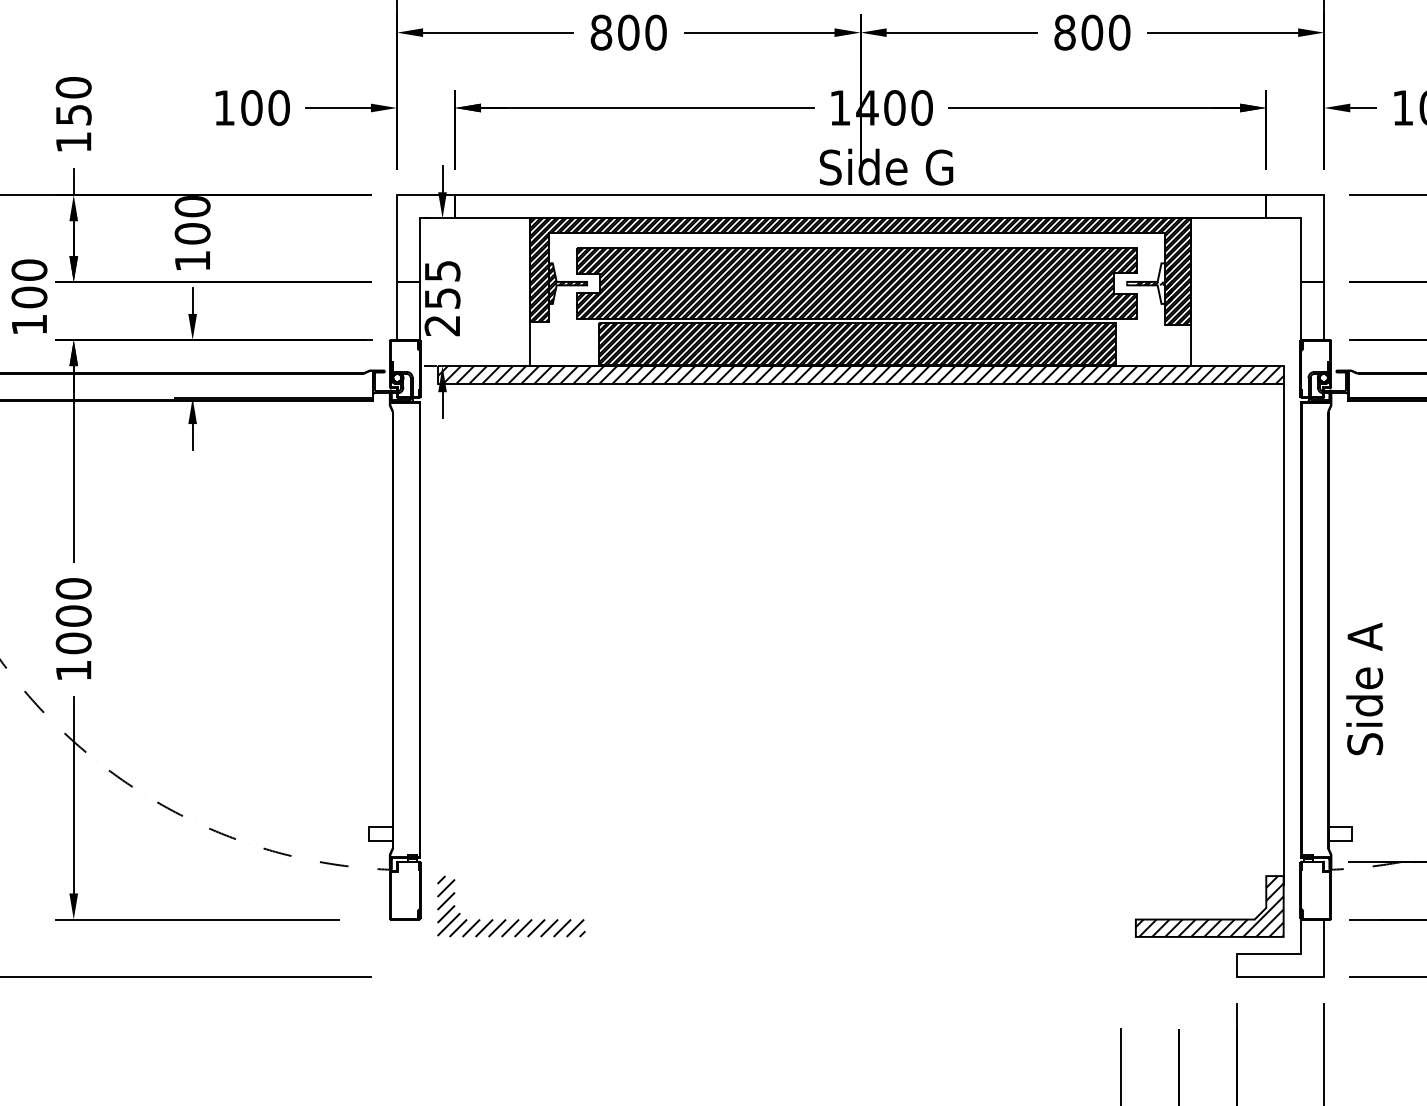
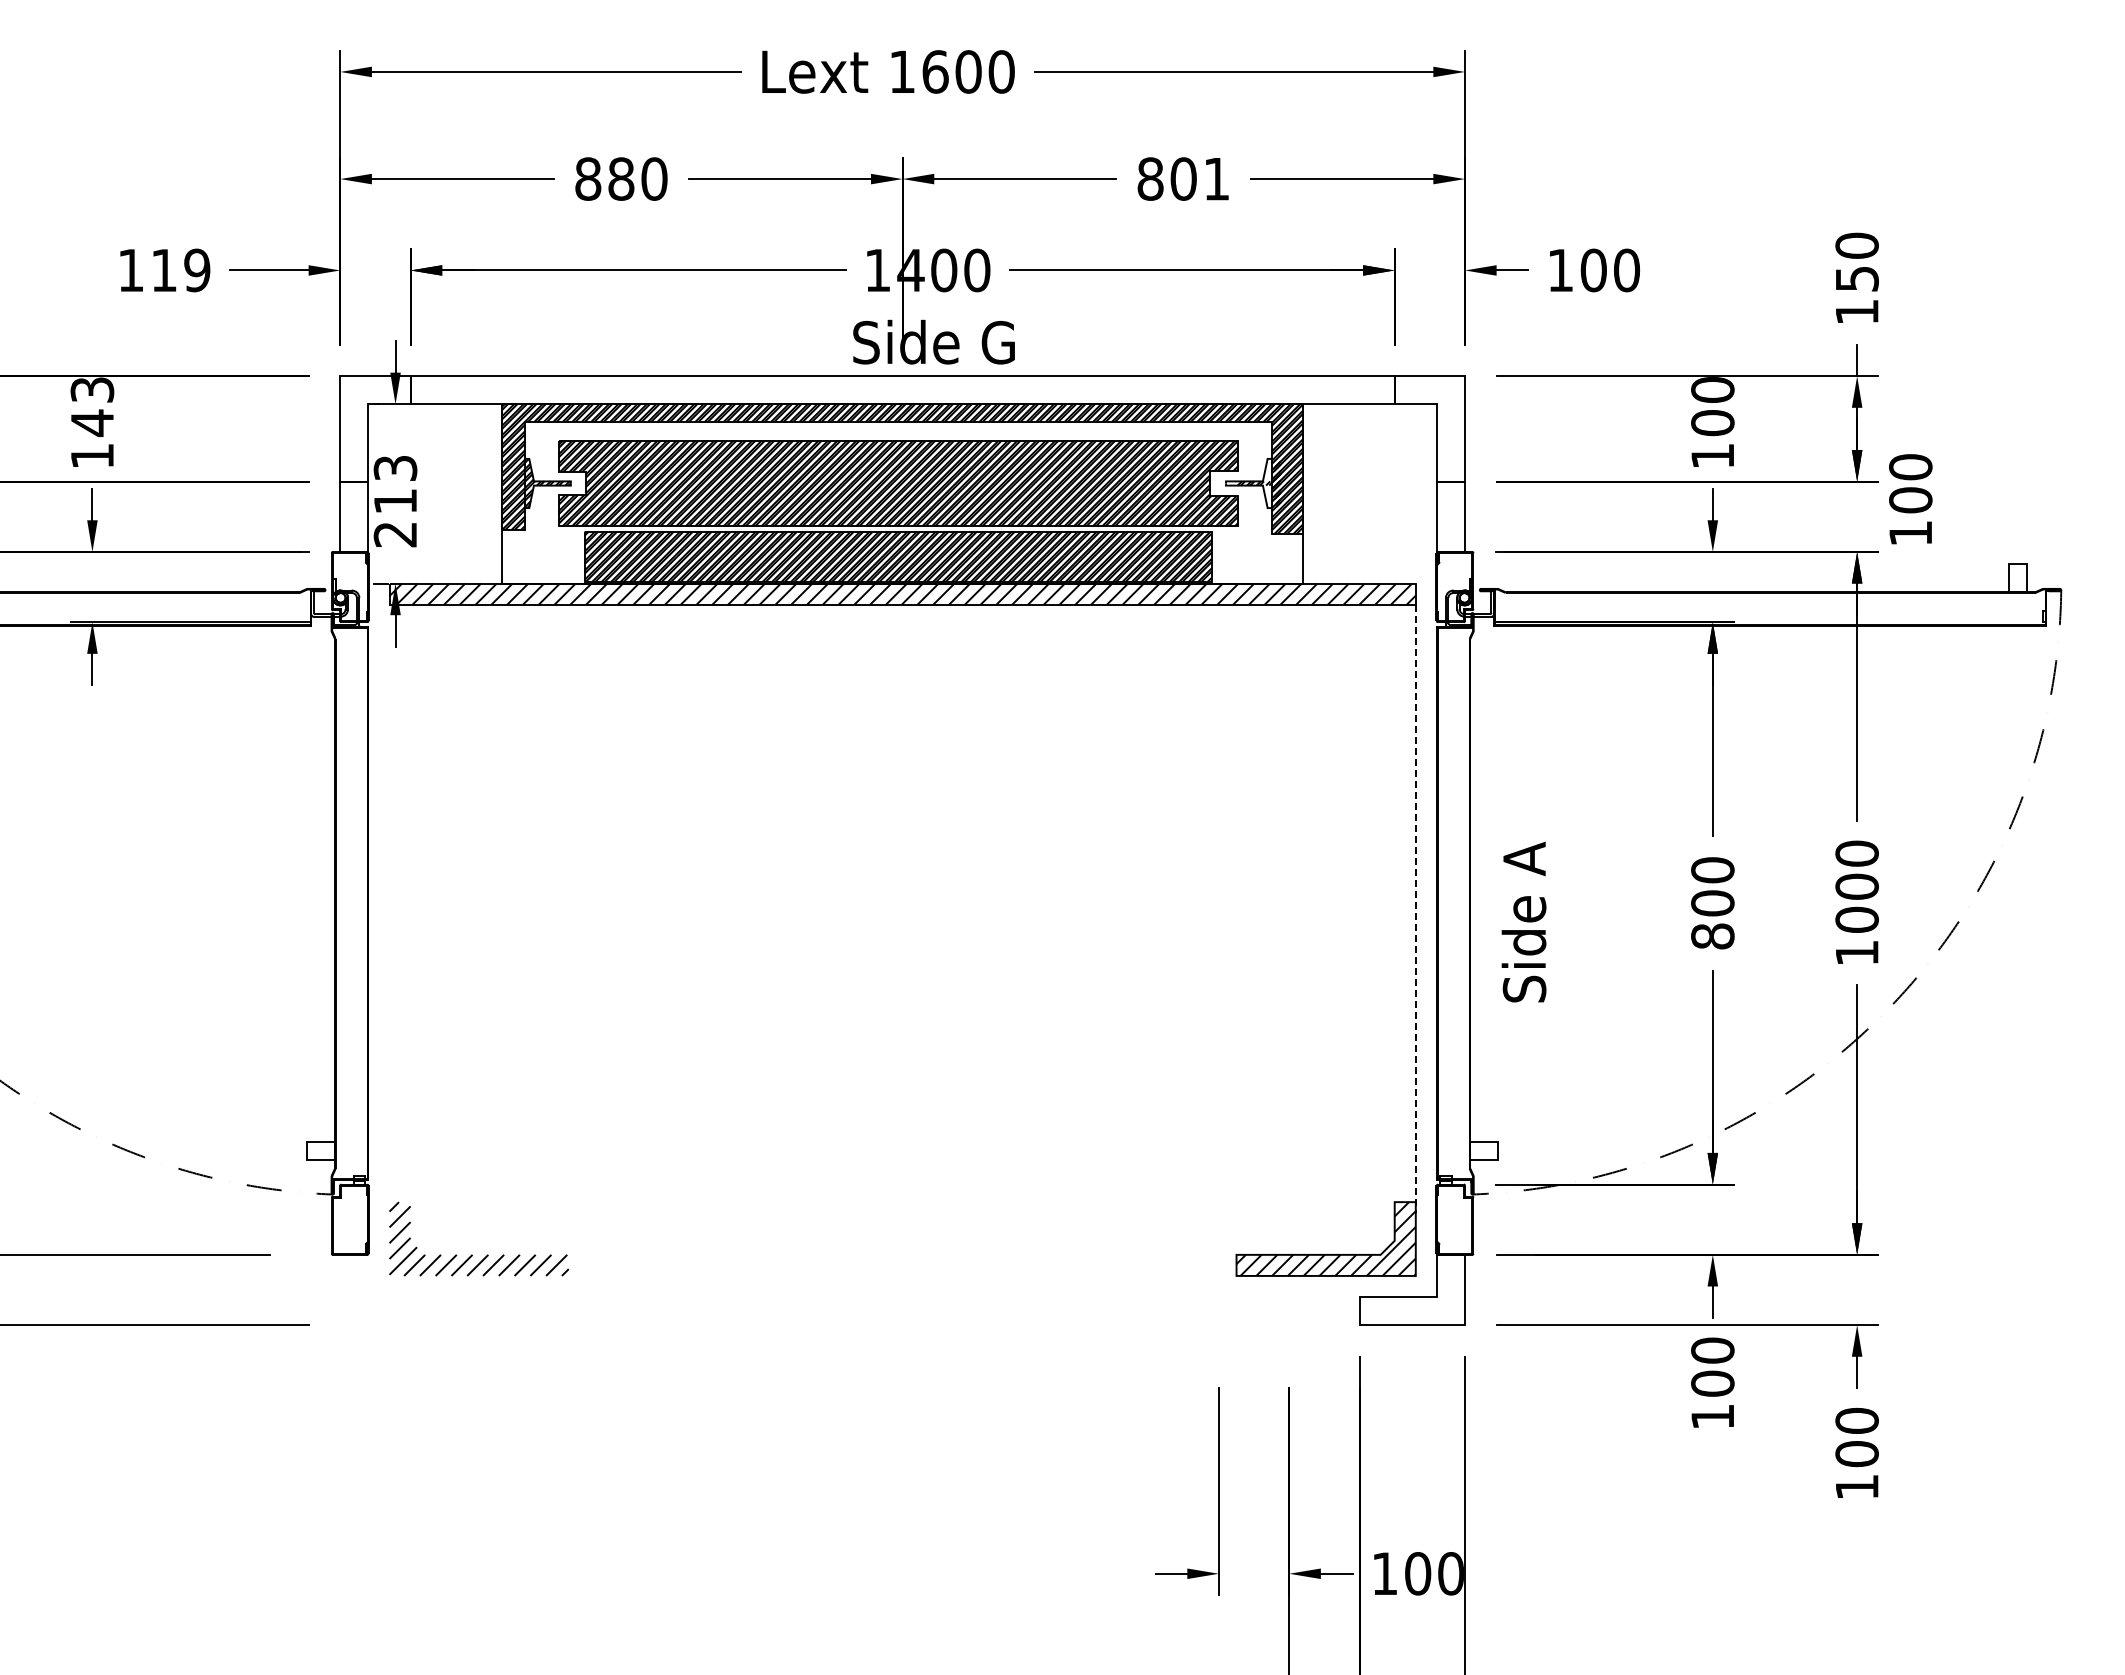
text: (628, 32) -> (621, 178), 800 -> 880
text: (1119, 32) -> (1216, 178), 800 -> 801
text: (265, 108) -> (180, 270), 100 -> 119
text: (192, 220) -> (92, 406), 100 -> 143
text: (442, 284) -> (395, 484), 255 -> 213
line: (1283, 634) -> (1415, 909), solid -> dashed
text: (1364, 688) -> (1523, 921), moved

